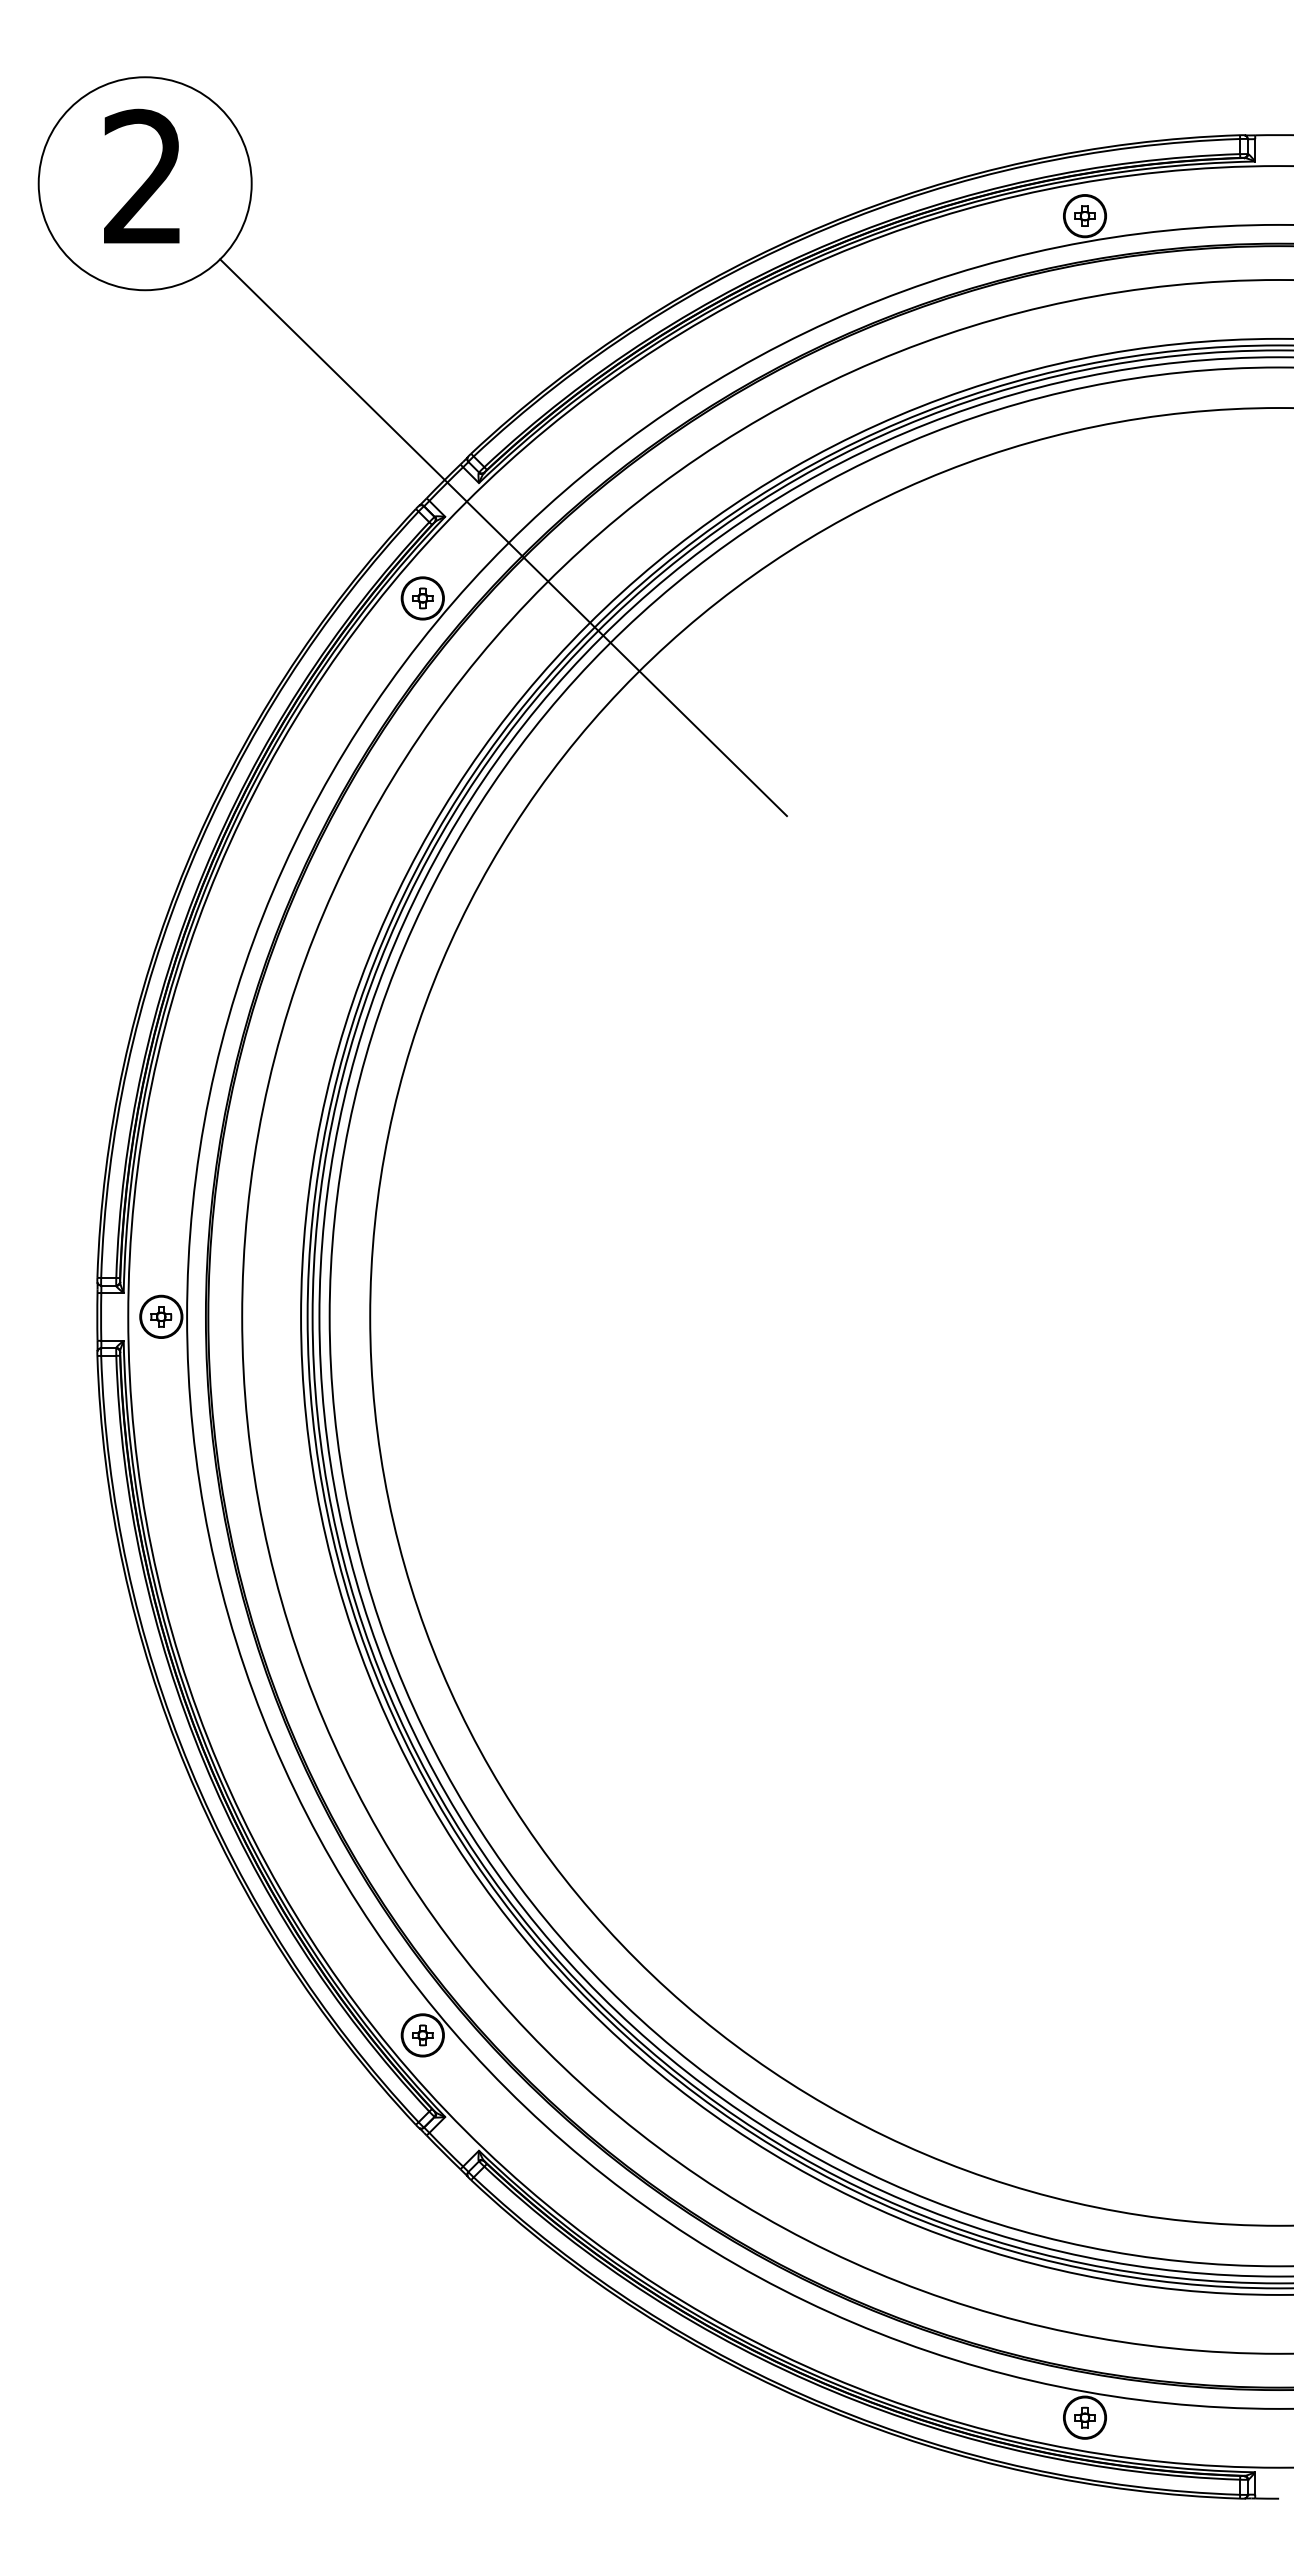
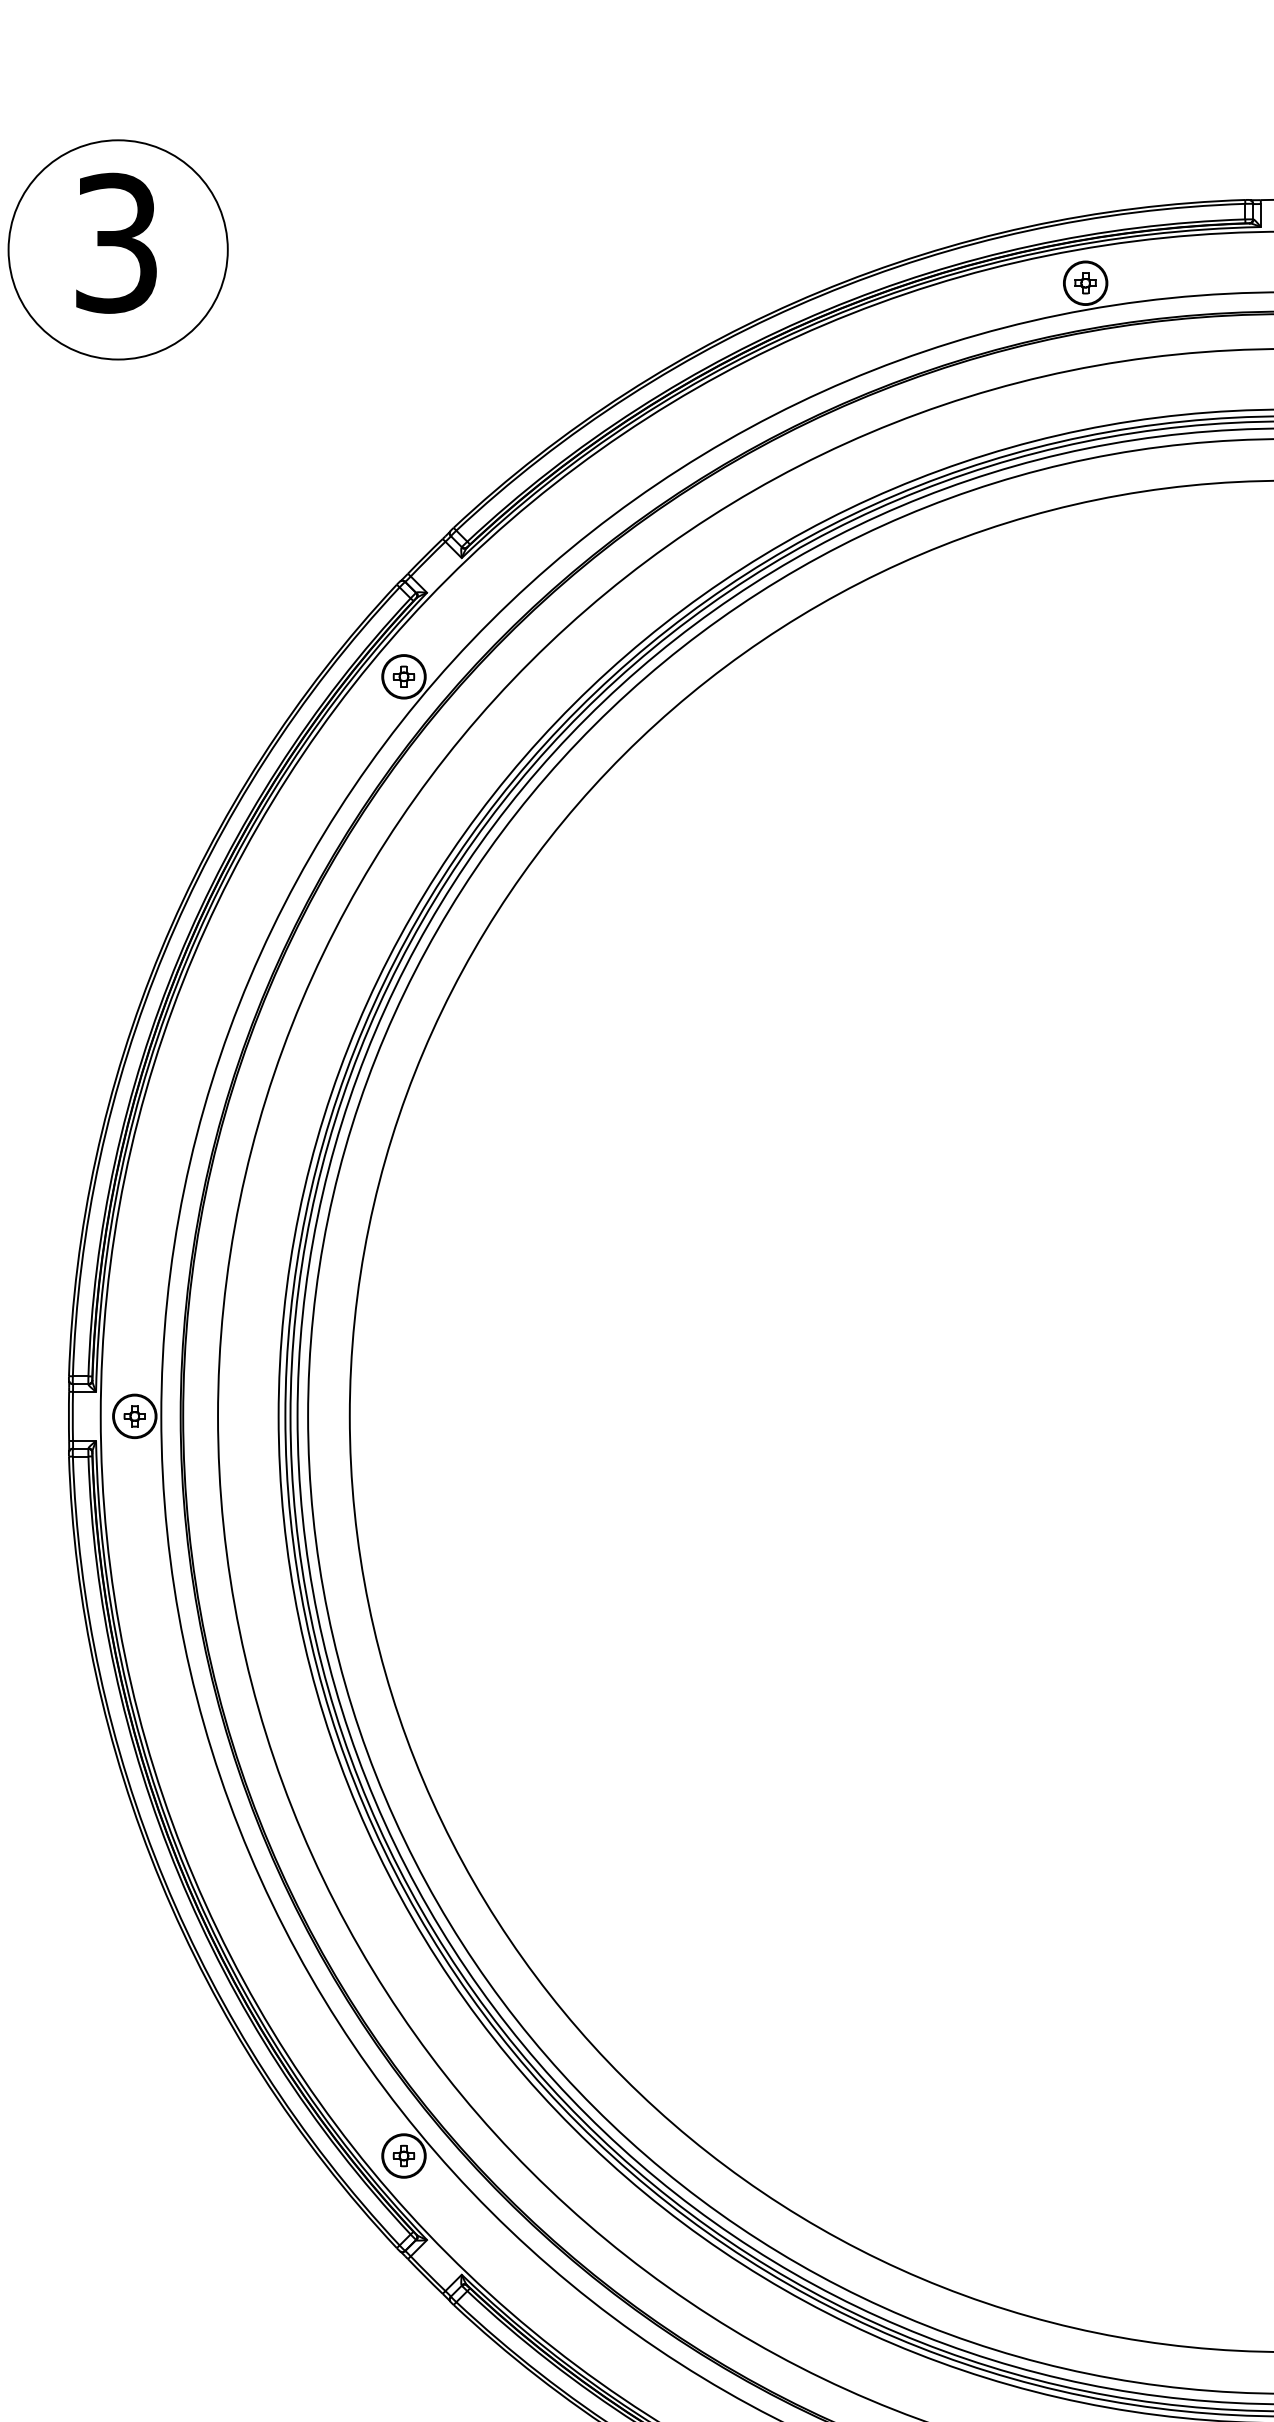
text: (143, 177) -> (116, 243), 2 -> 3
line: (503, 537) -> (487, 614), removed

